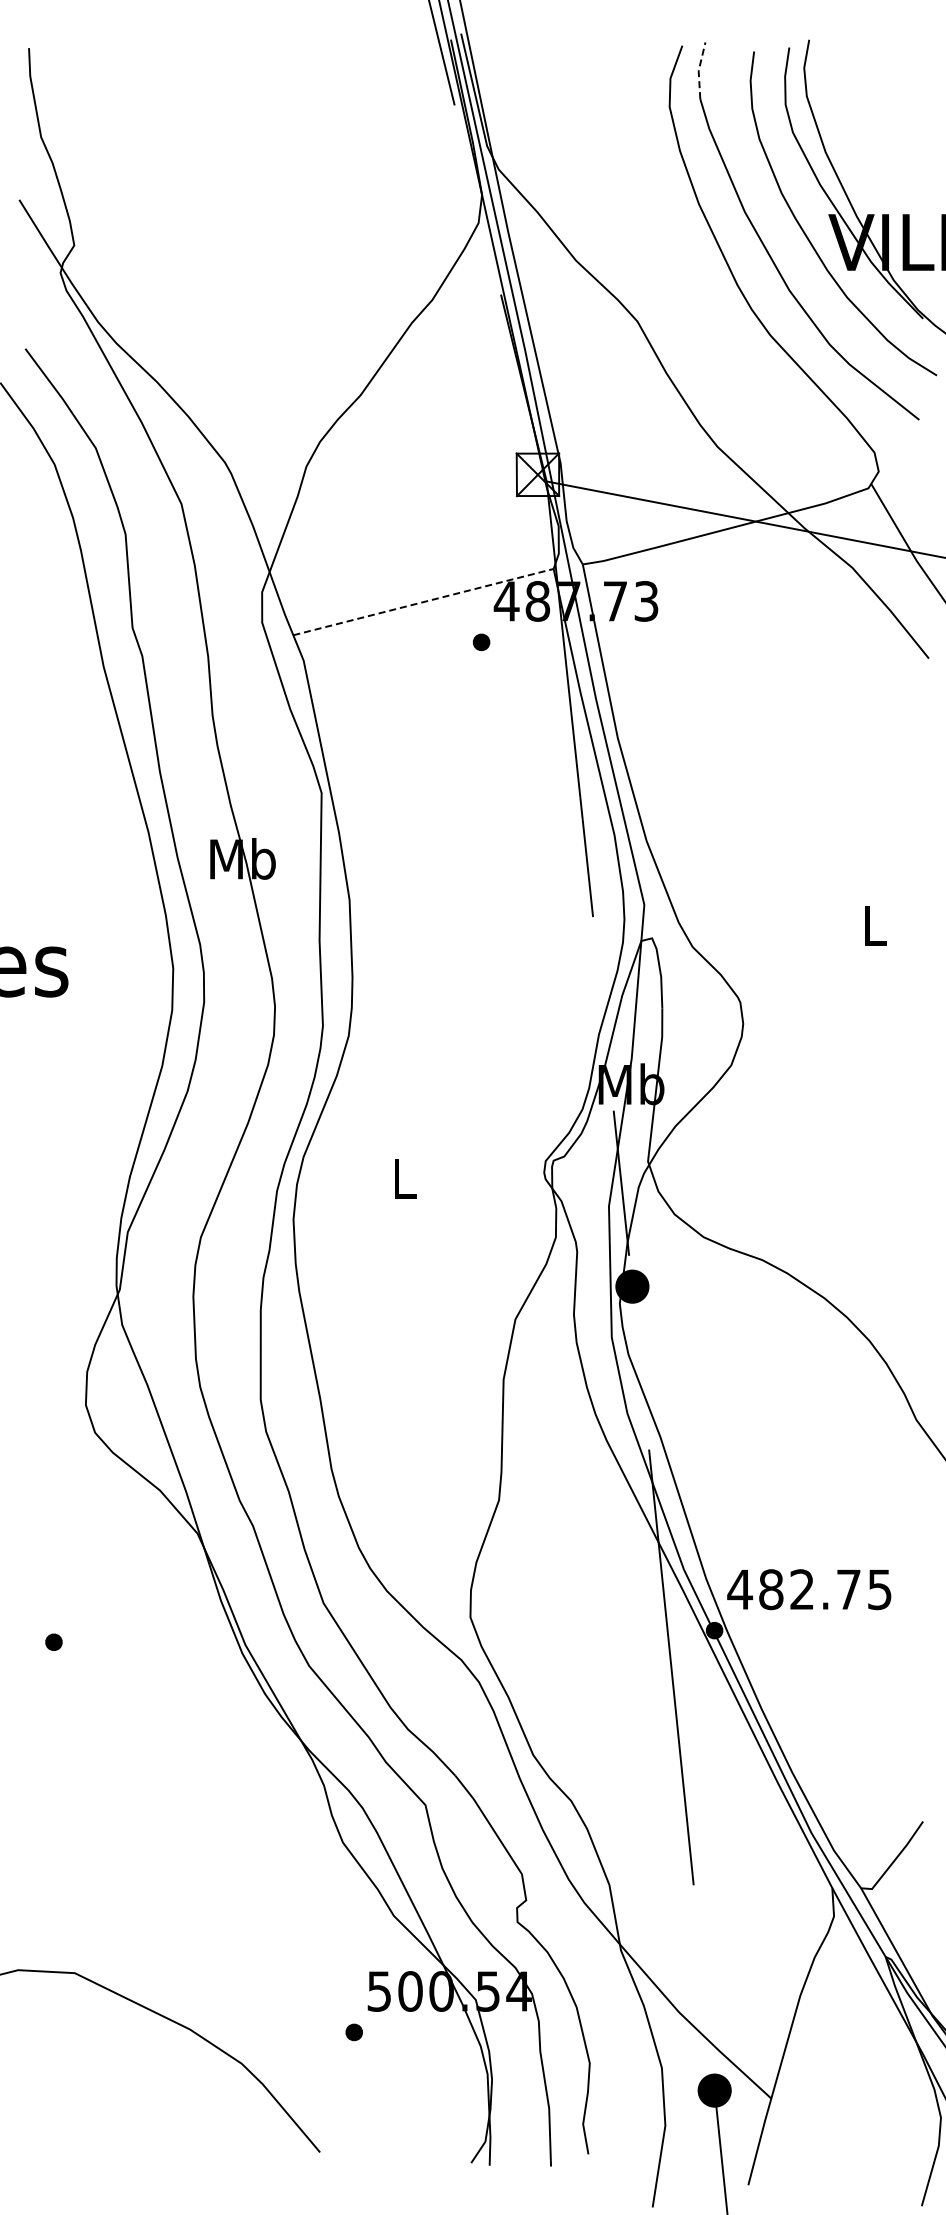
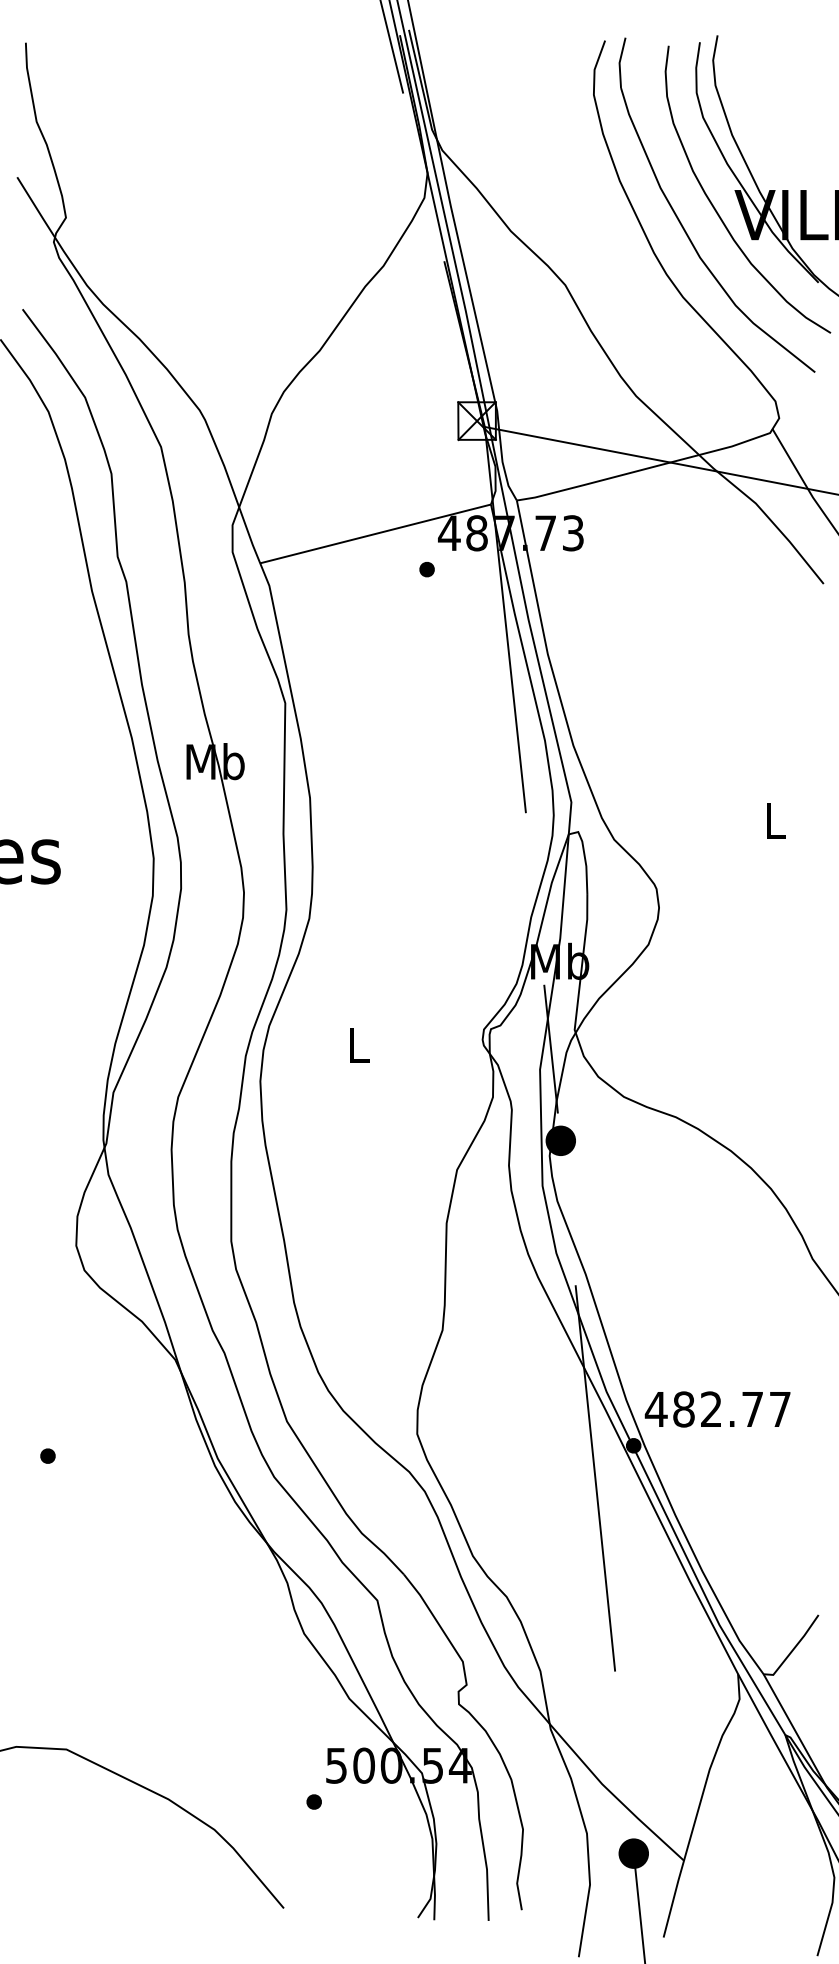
line: (698, 70) -> (619, 62), dashed -> solid
line: (423, 602) -> (375, 534), dashed -> solid
text: (879, 1589) -> (779, 1409), 482.75 -> 482.77

